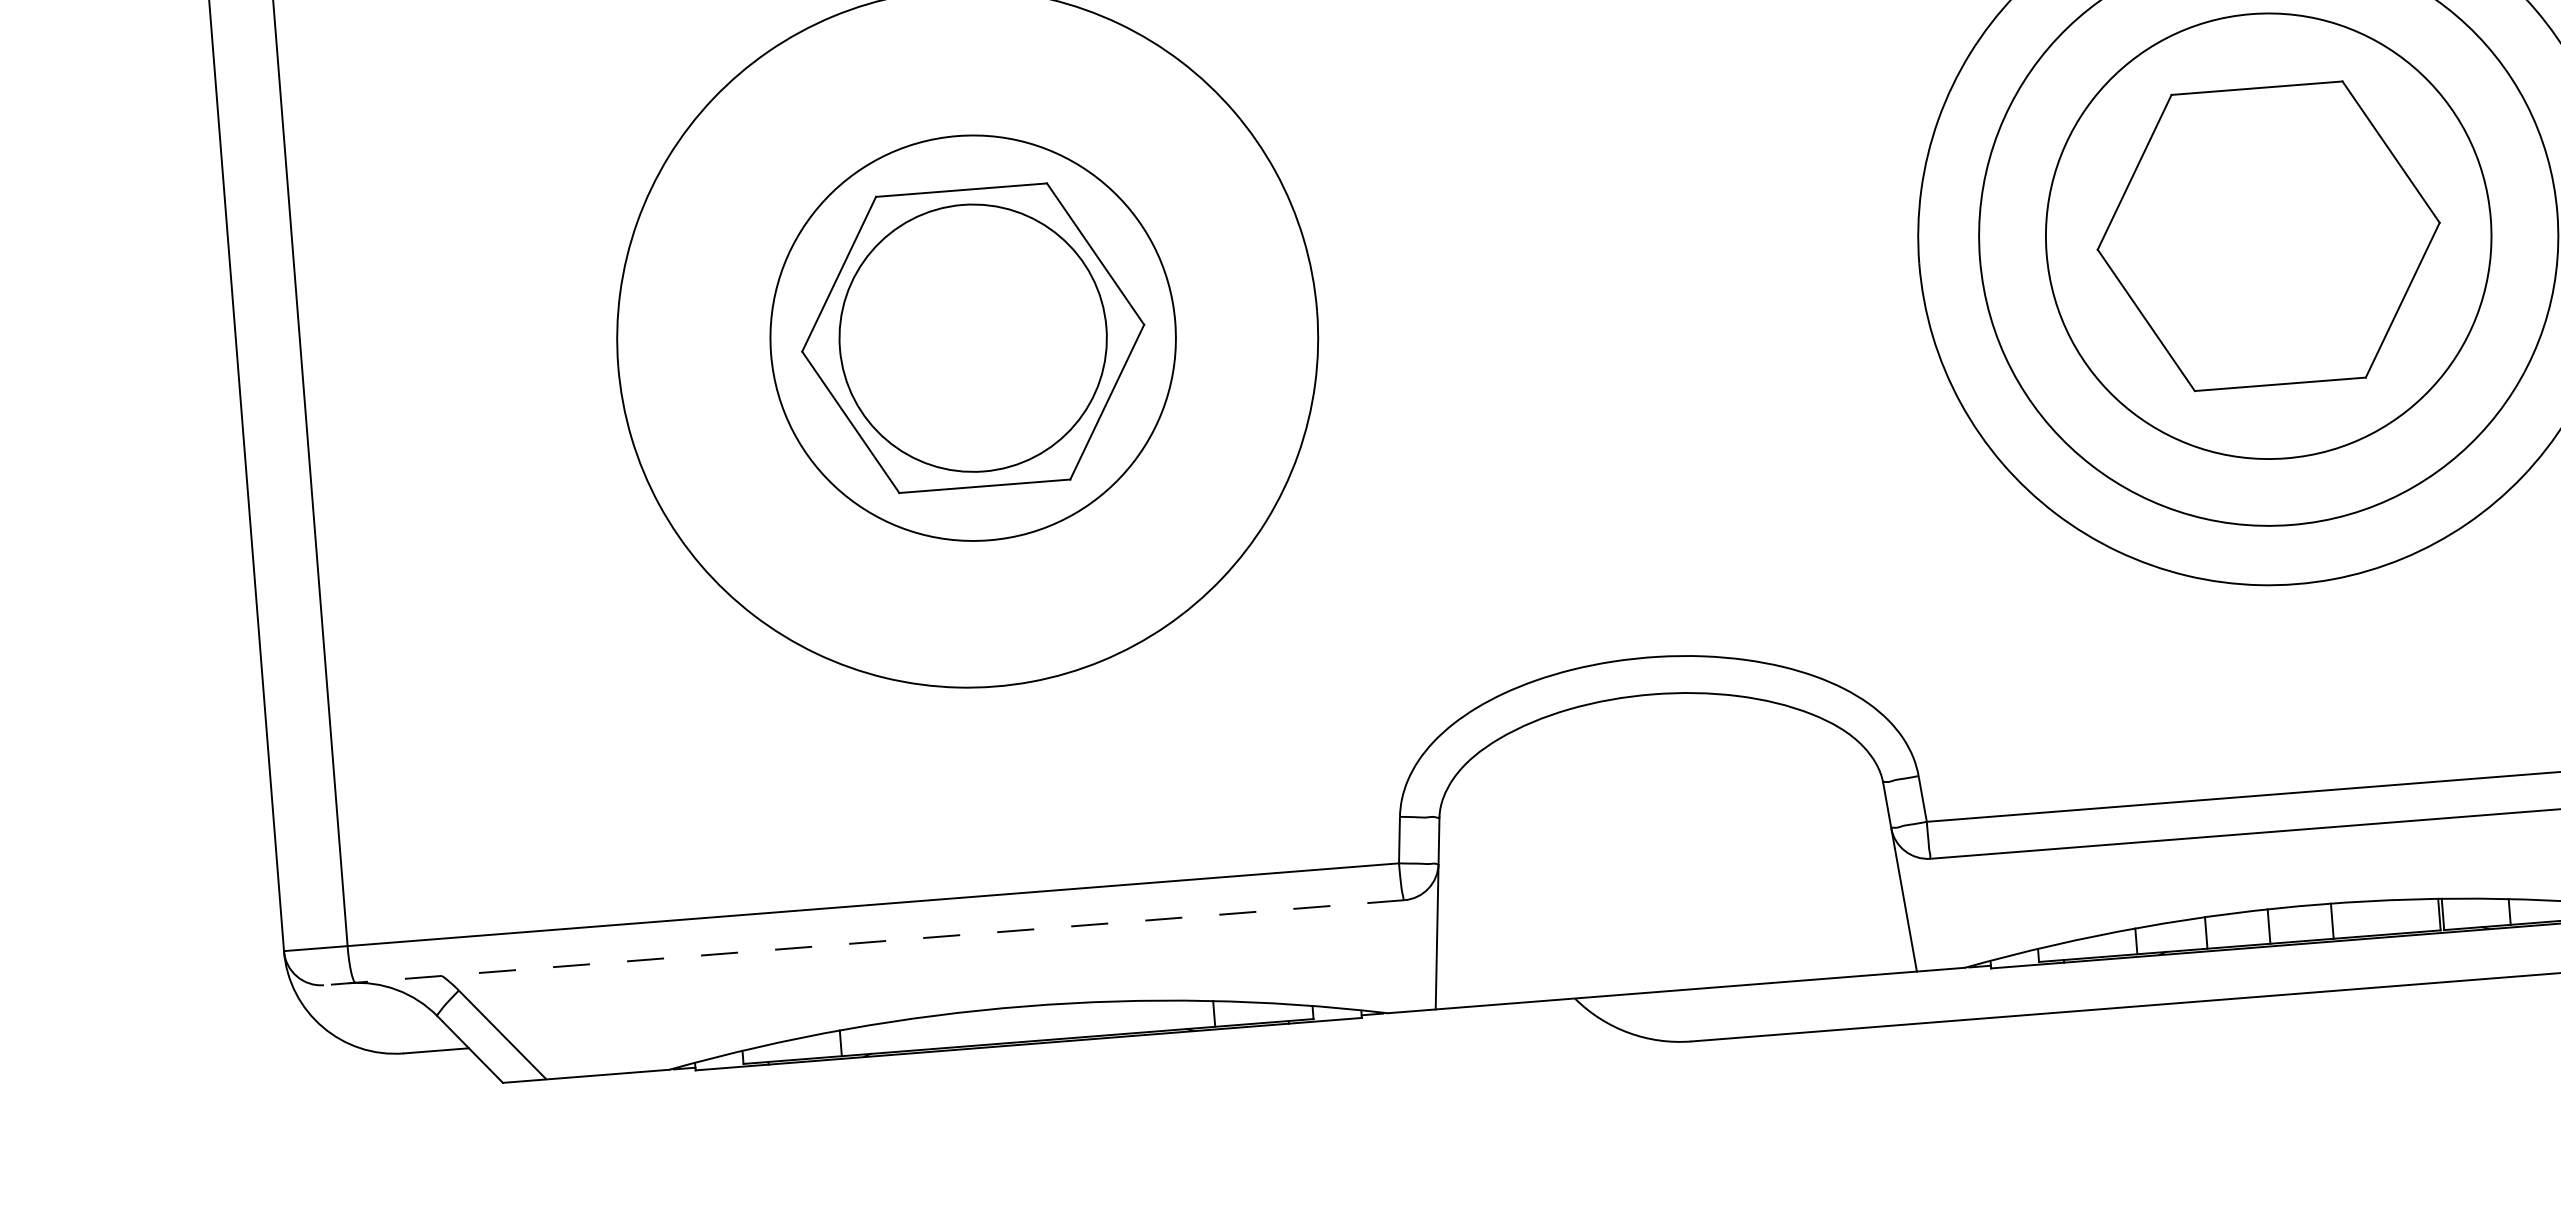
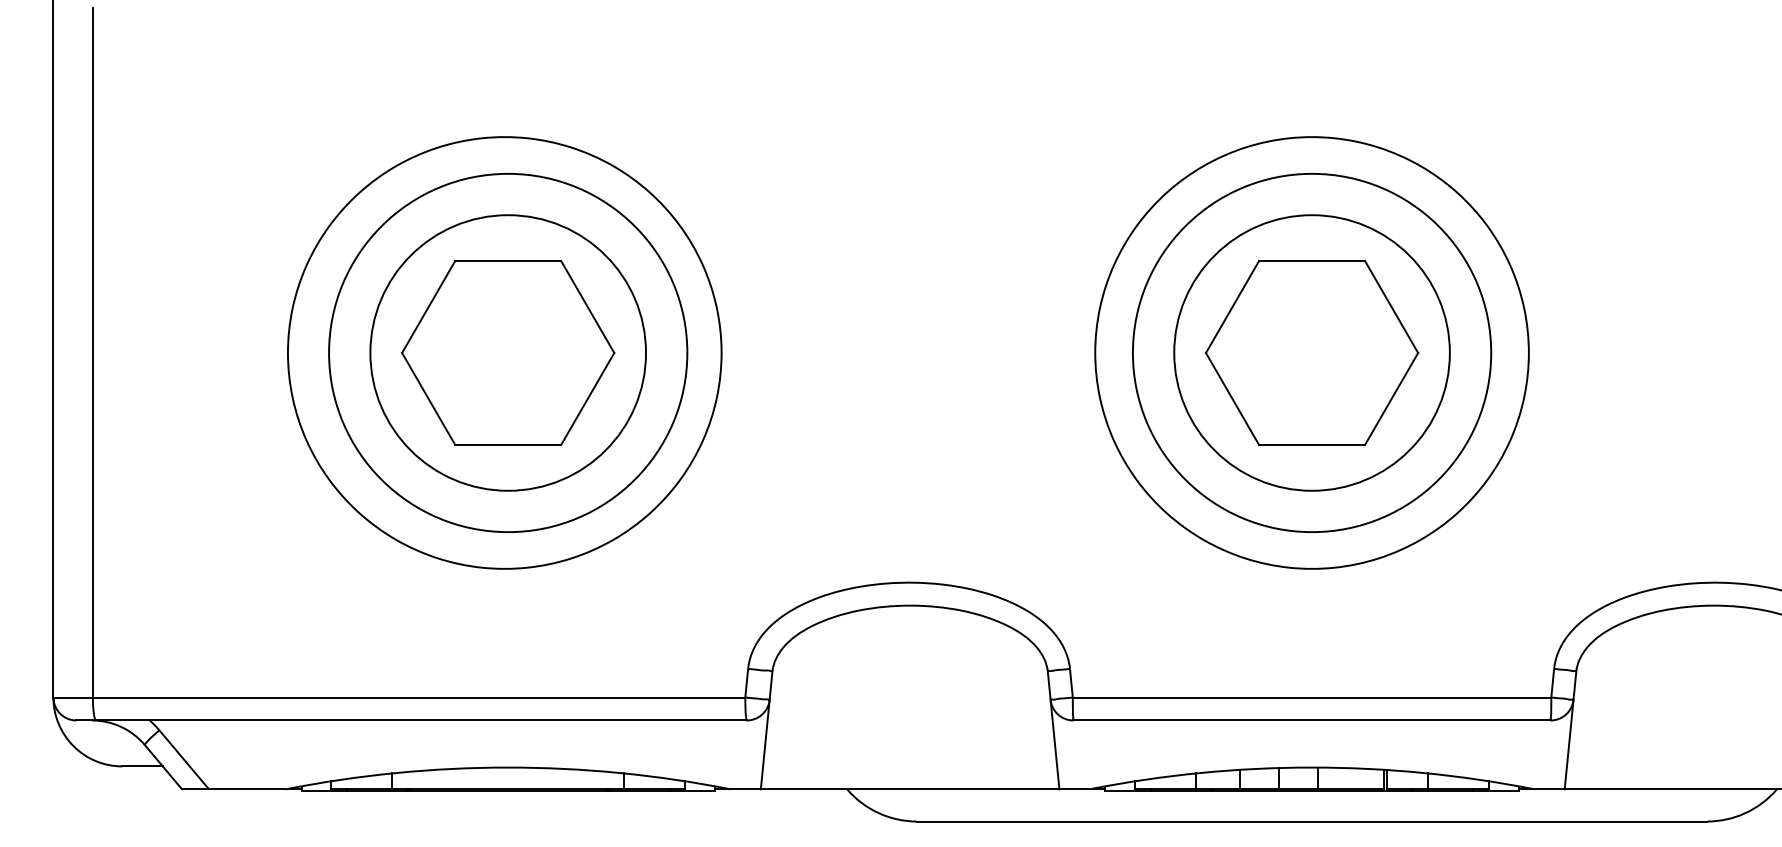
circle: (973, 337) -> (508, 352), size x1.43
circle: (973, 337) -> (508, 352), size x1.67
line: (863, 942) -> (411, 720), dashed -> solid

